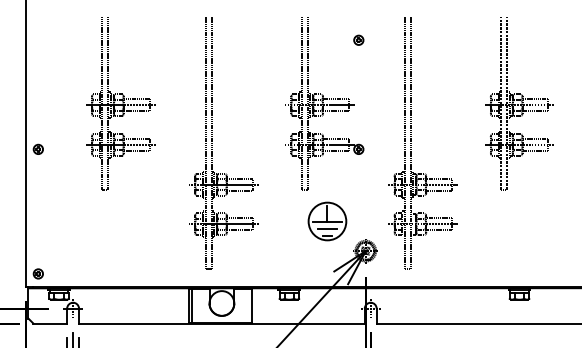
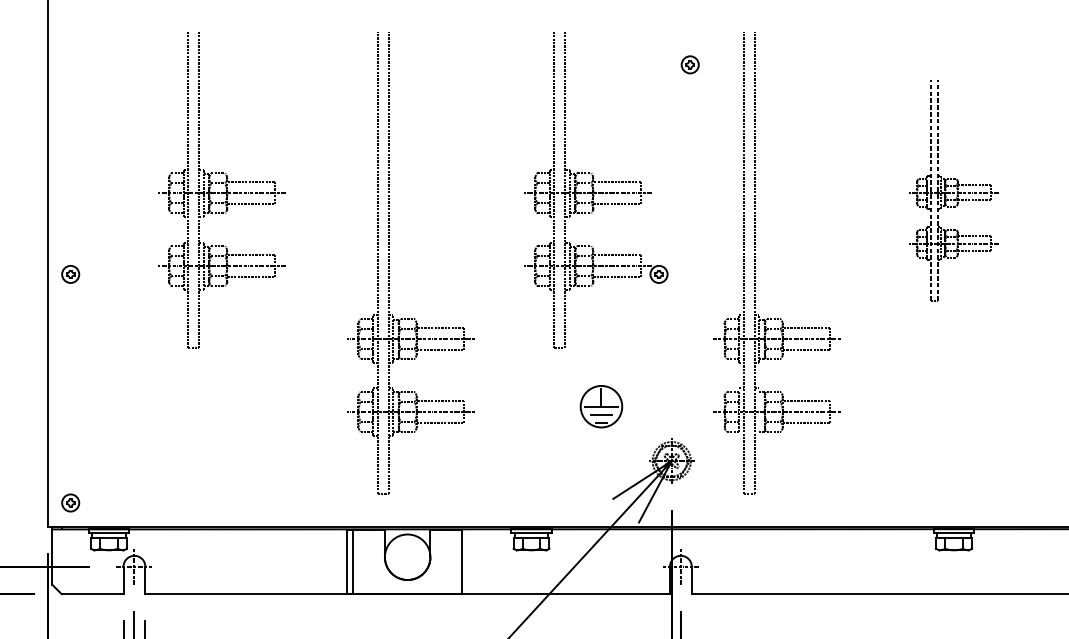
part: (358, 39) -> (689, 63), moved
part: (519, 103) -> (954, 190), size x0.7
part: (327, 221) -> (601, 406), size x0.6

